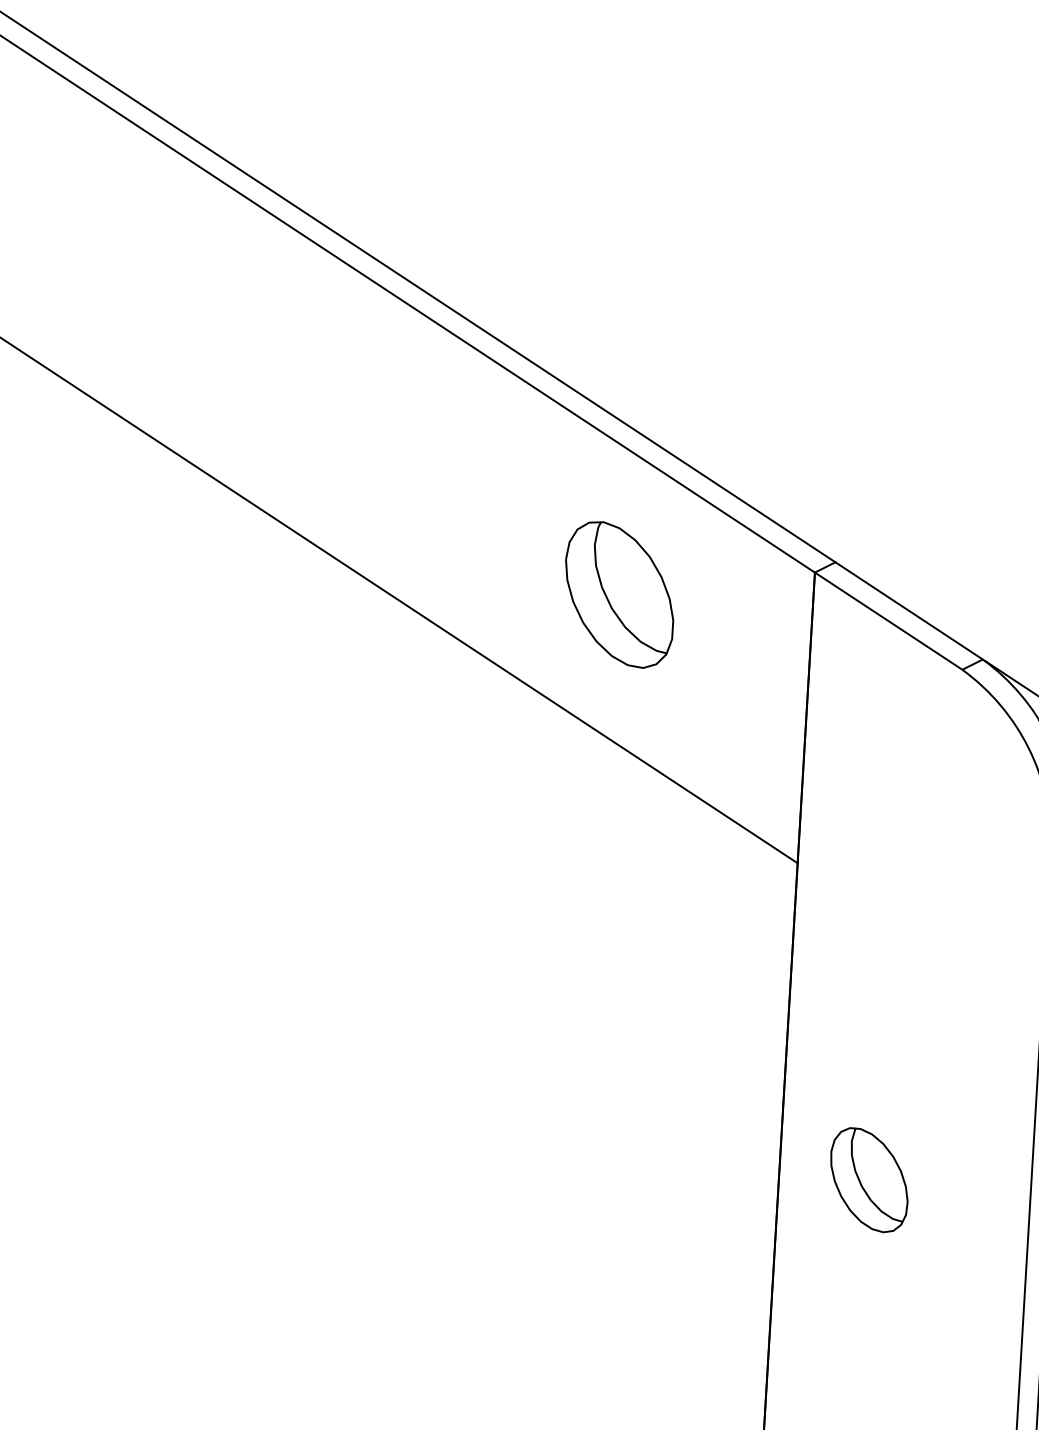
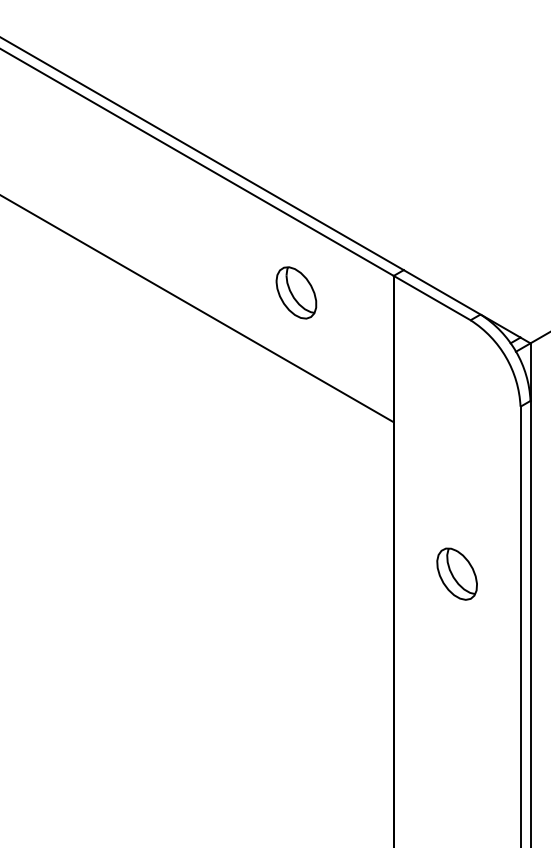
part: (619, 594) -> (296, 292), size x0.71
part: (868, 1178) -> (456, 573), moved

